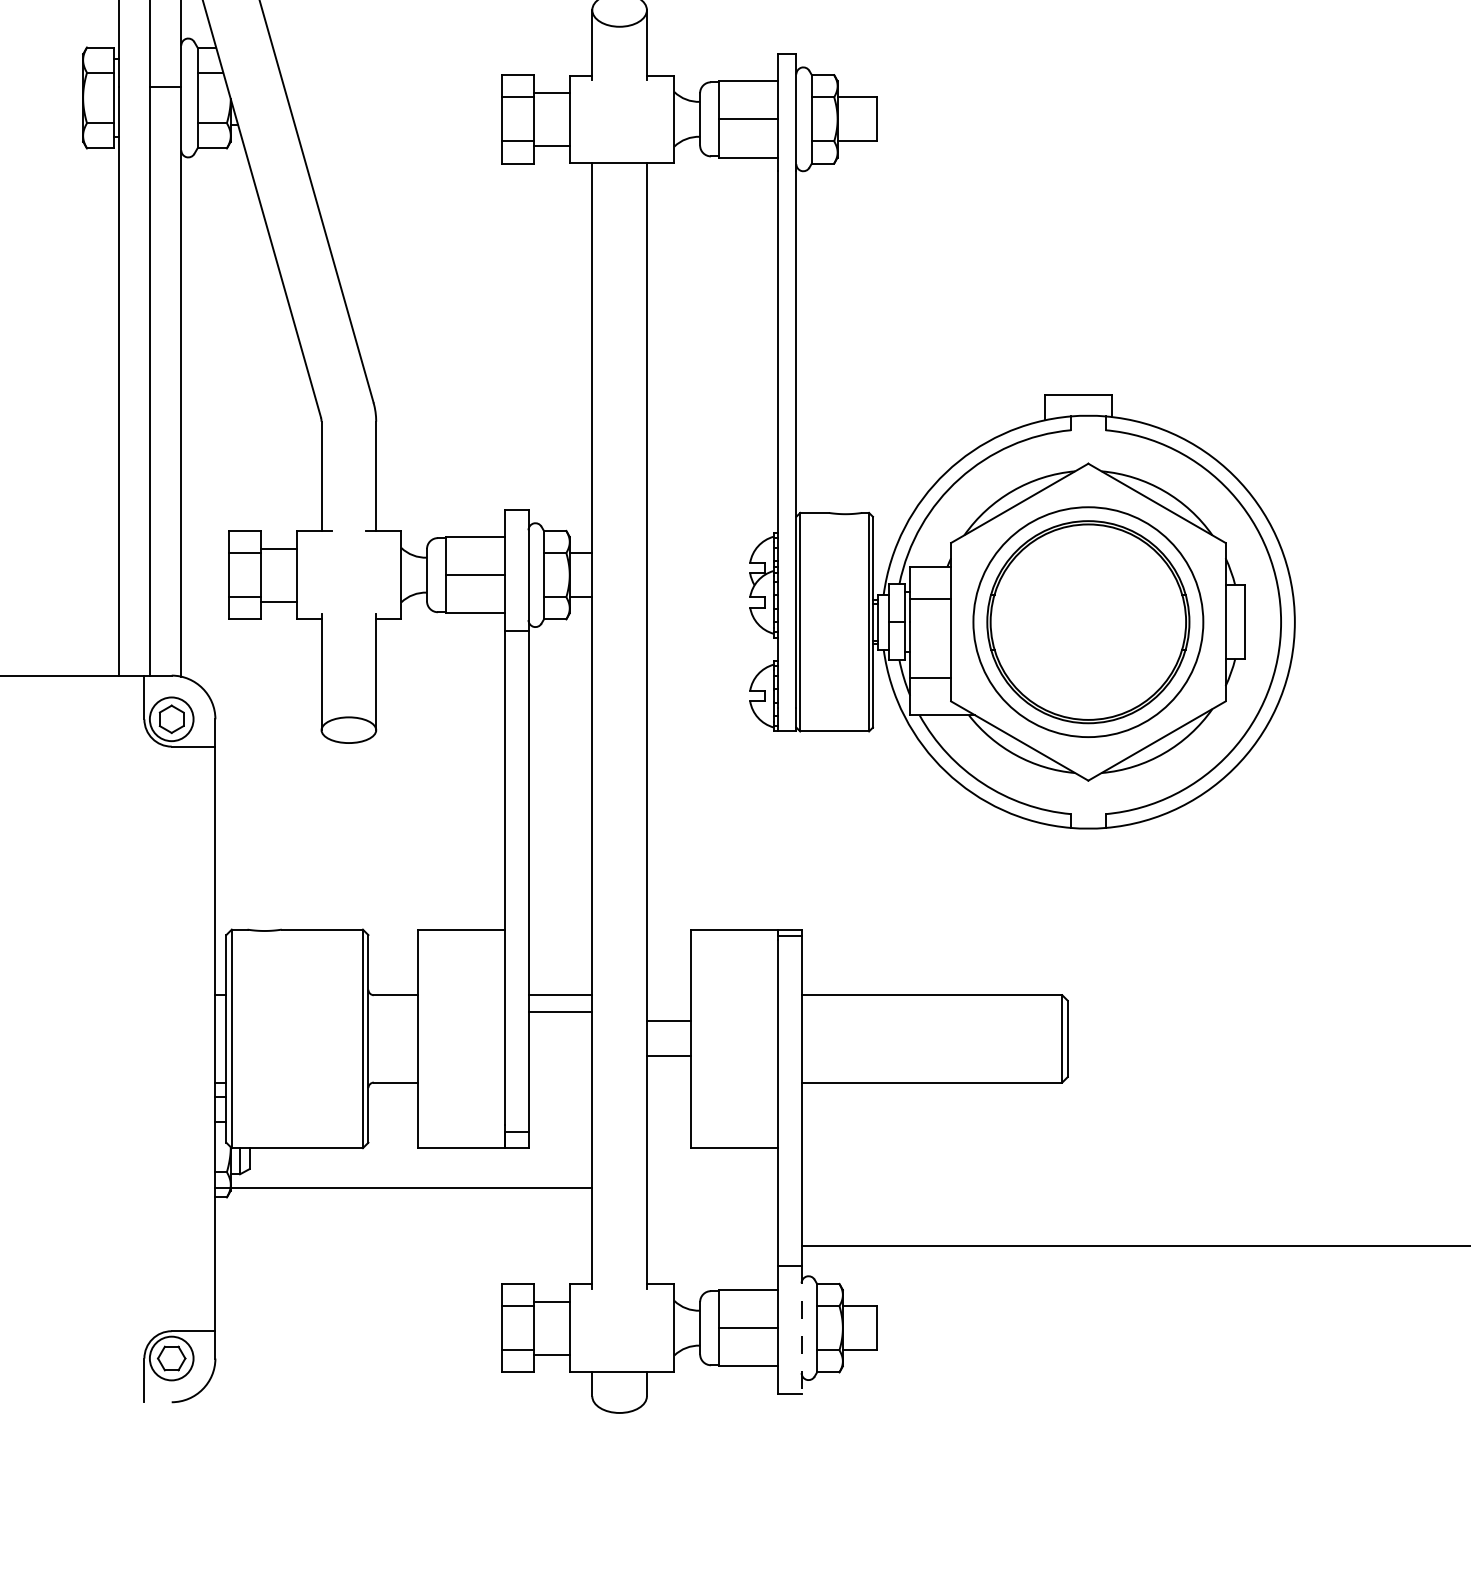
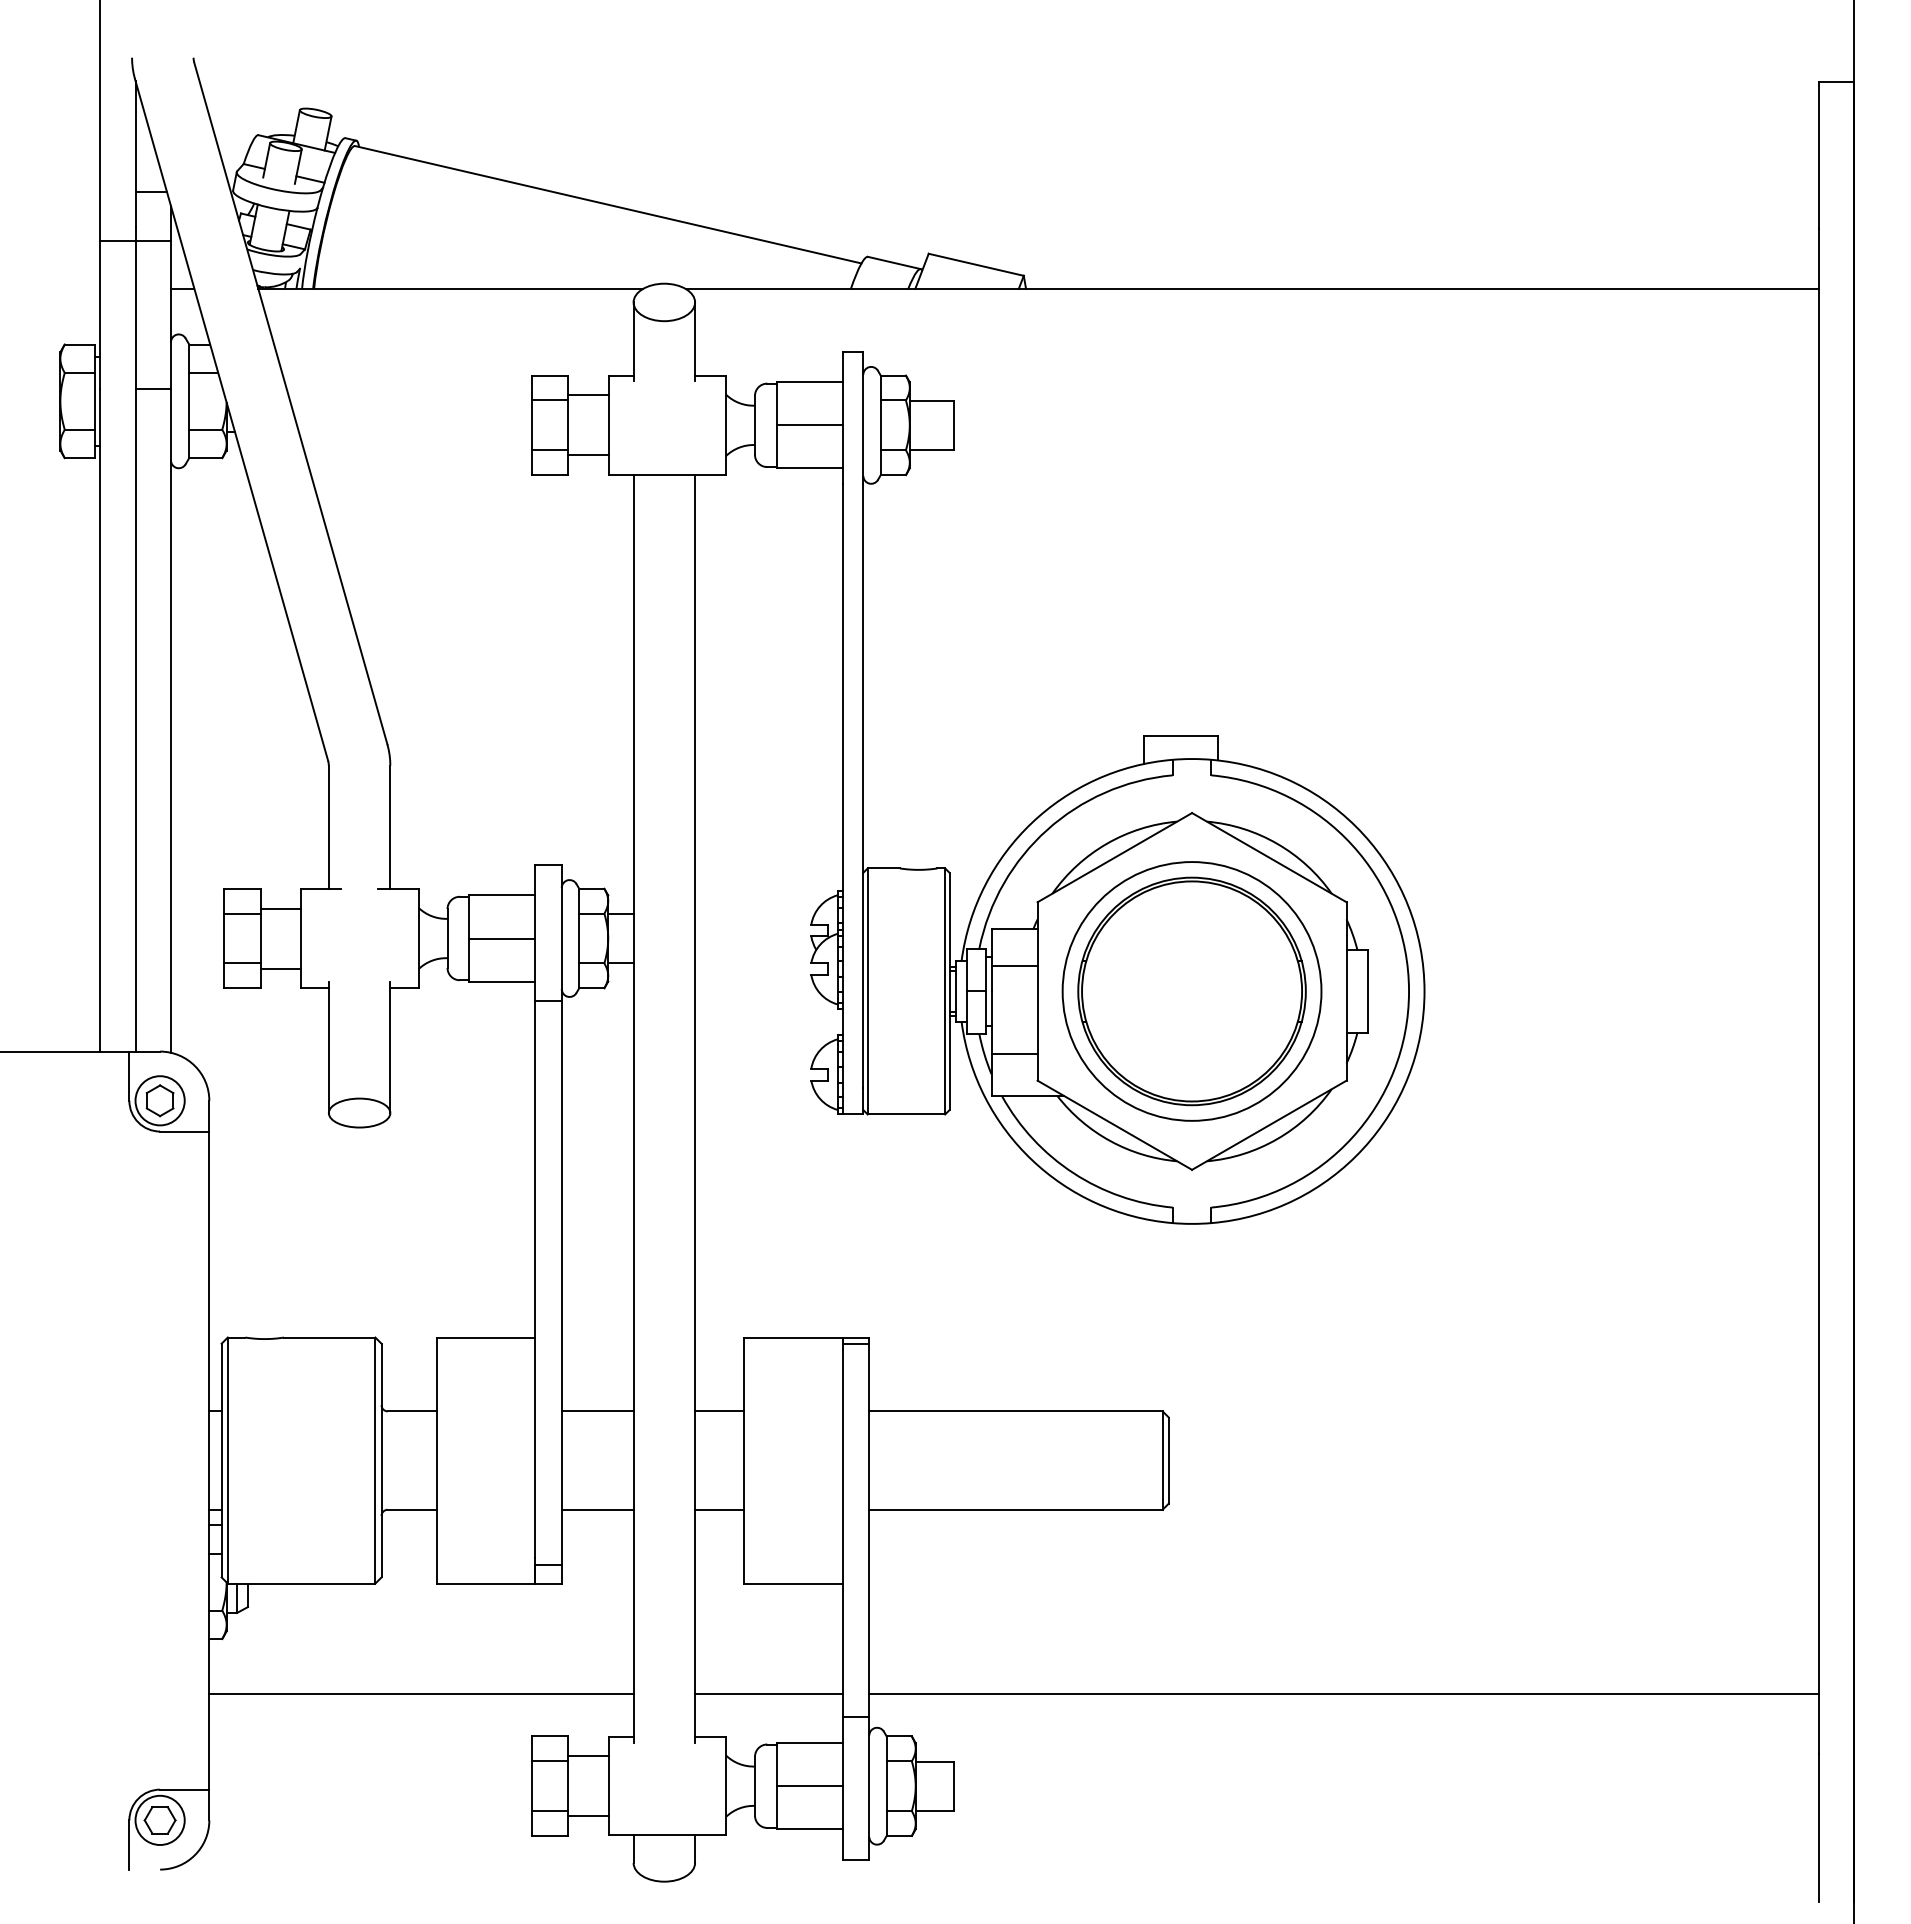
line: (560, 1012) -> (597, 1509), moved
line: (668, 1021) -> (719, 1509), moved
line: (668, 1055) -> (719, 1411), moved
line: (403, 1188) -> (421, 1694), moved
line: (712, 1246) -> (768, 1694), added
line: (801, 1330) -> (869, 1788), dashed -> solid

